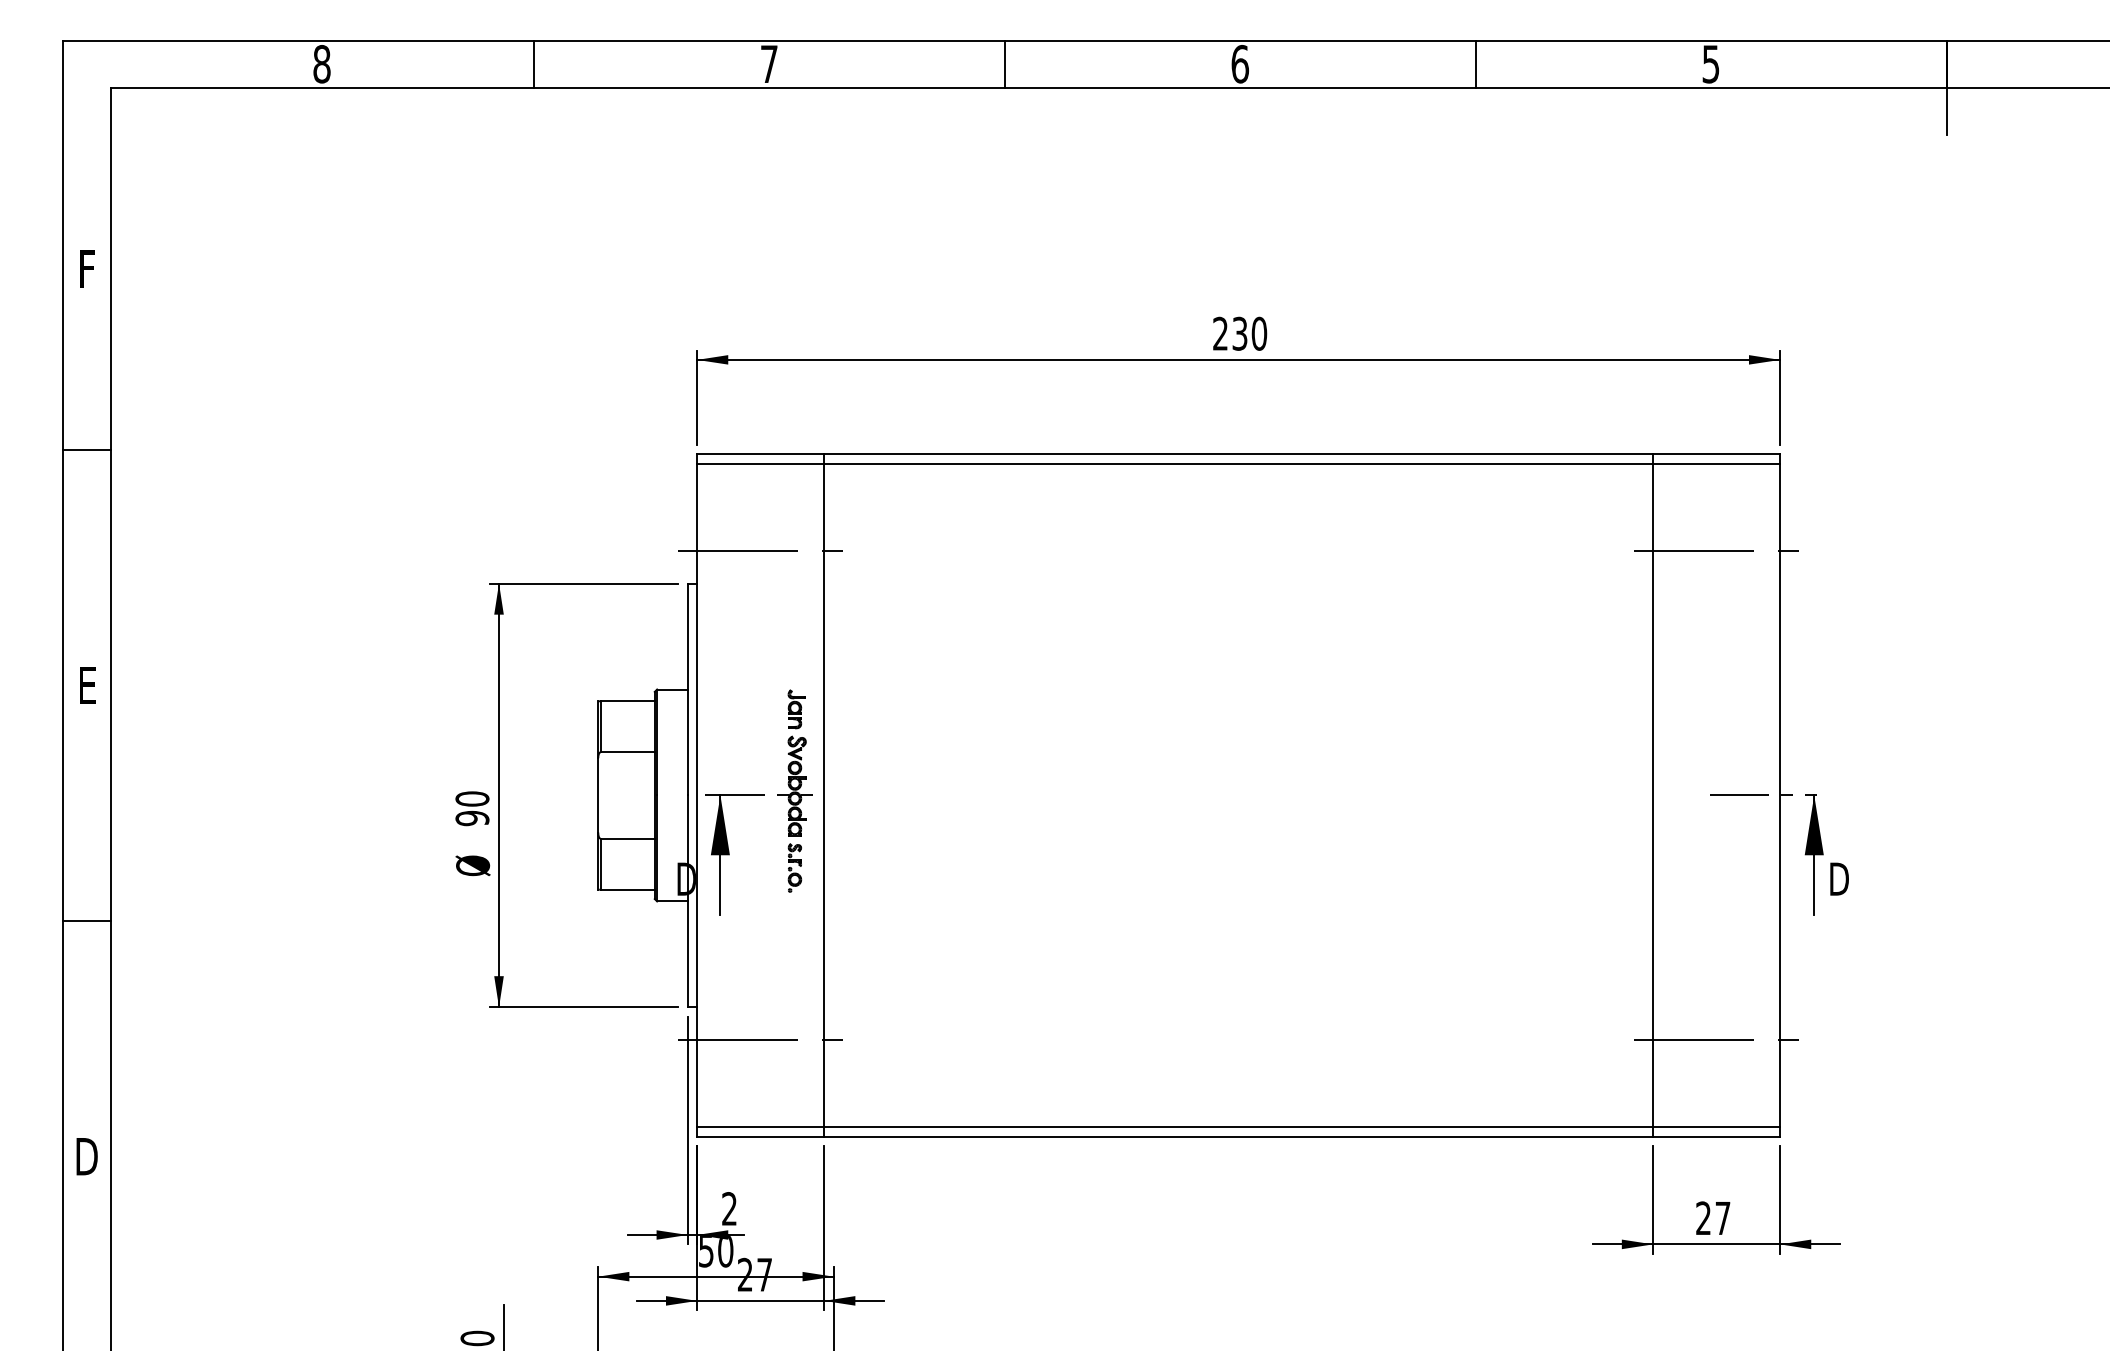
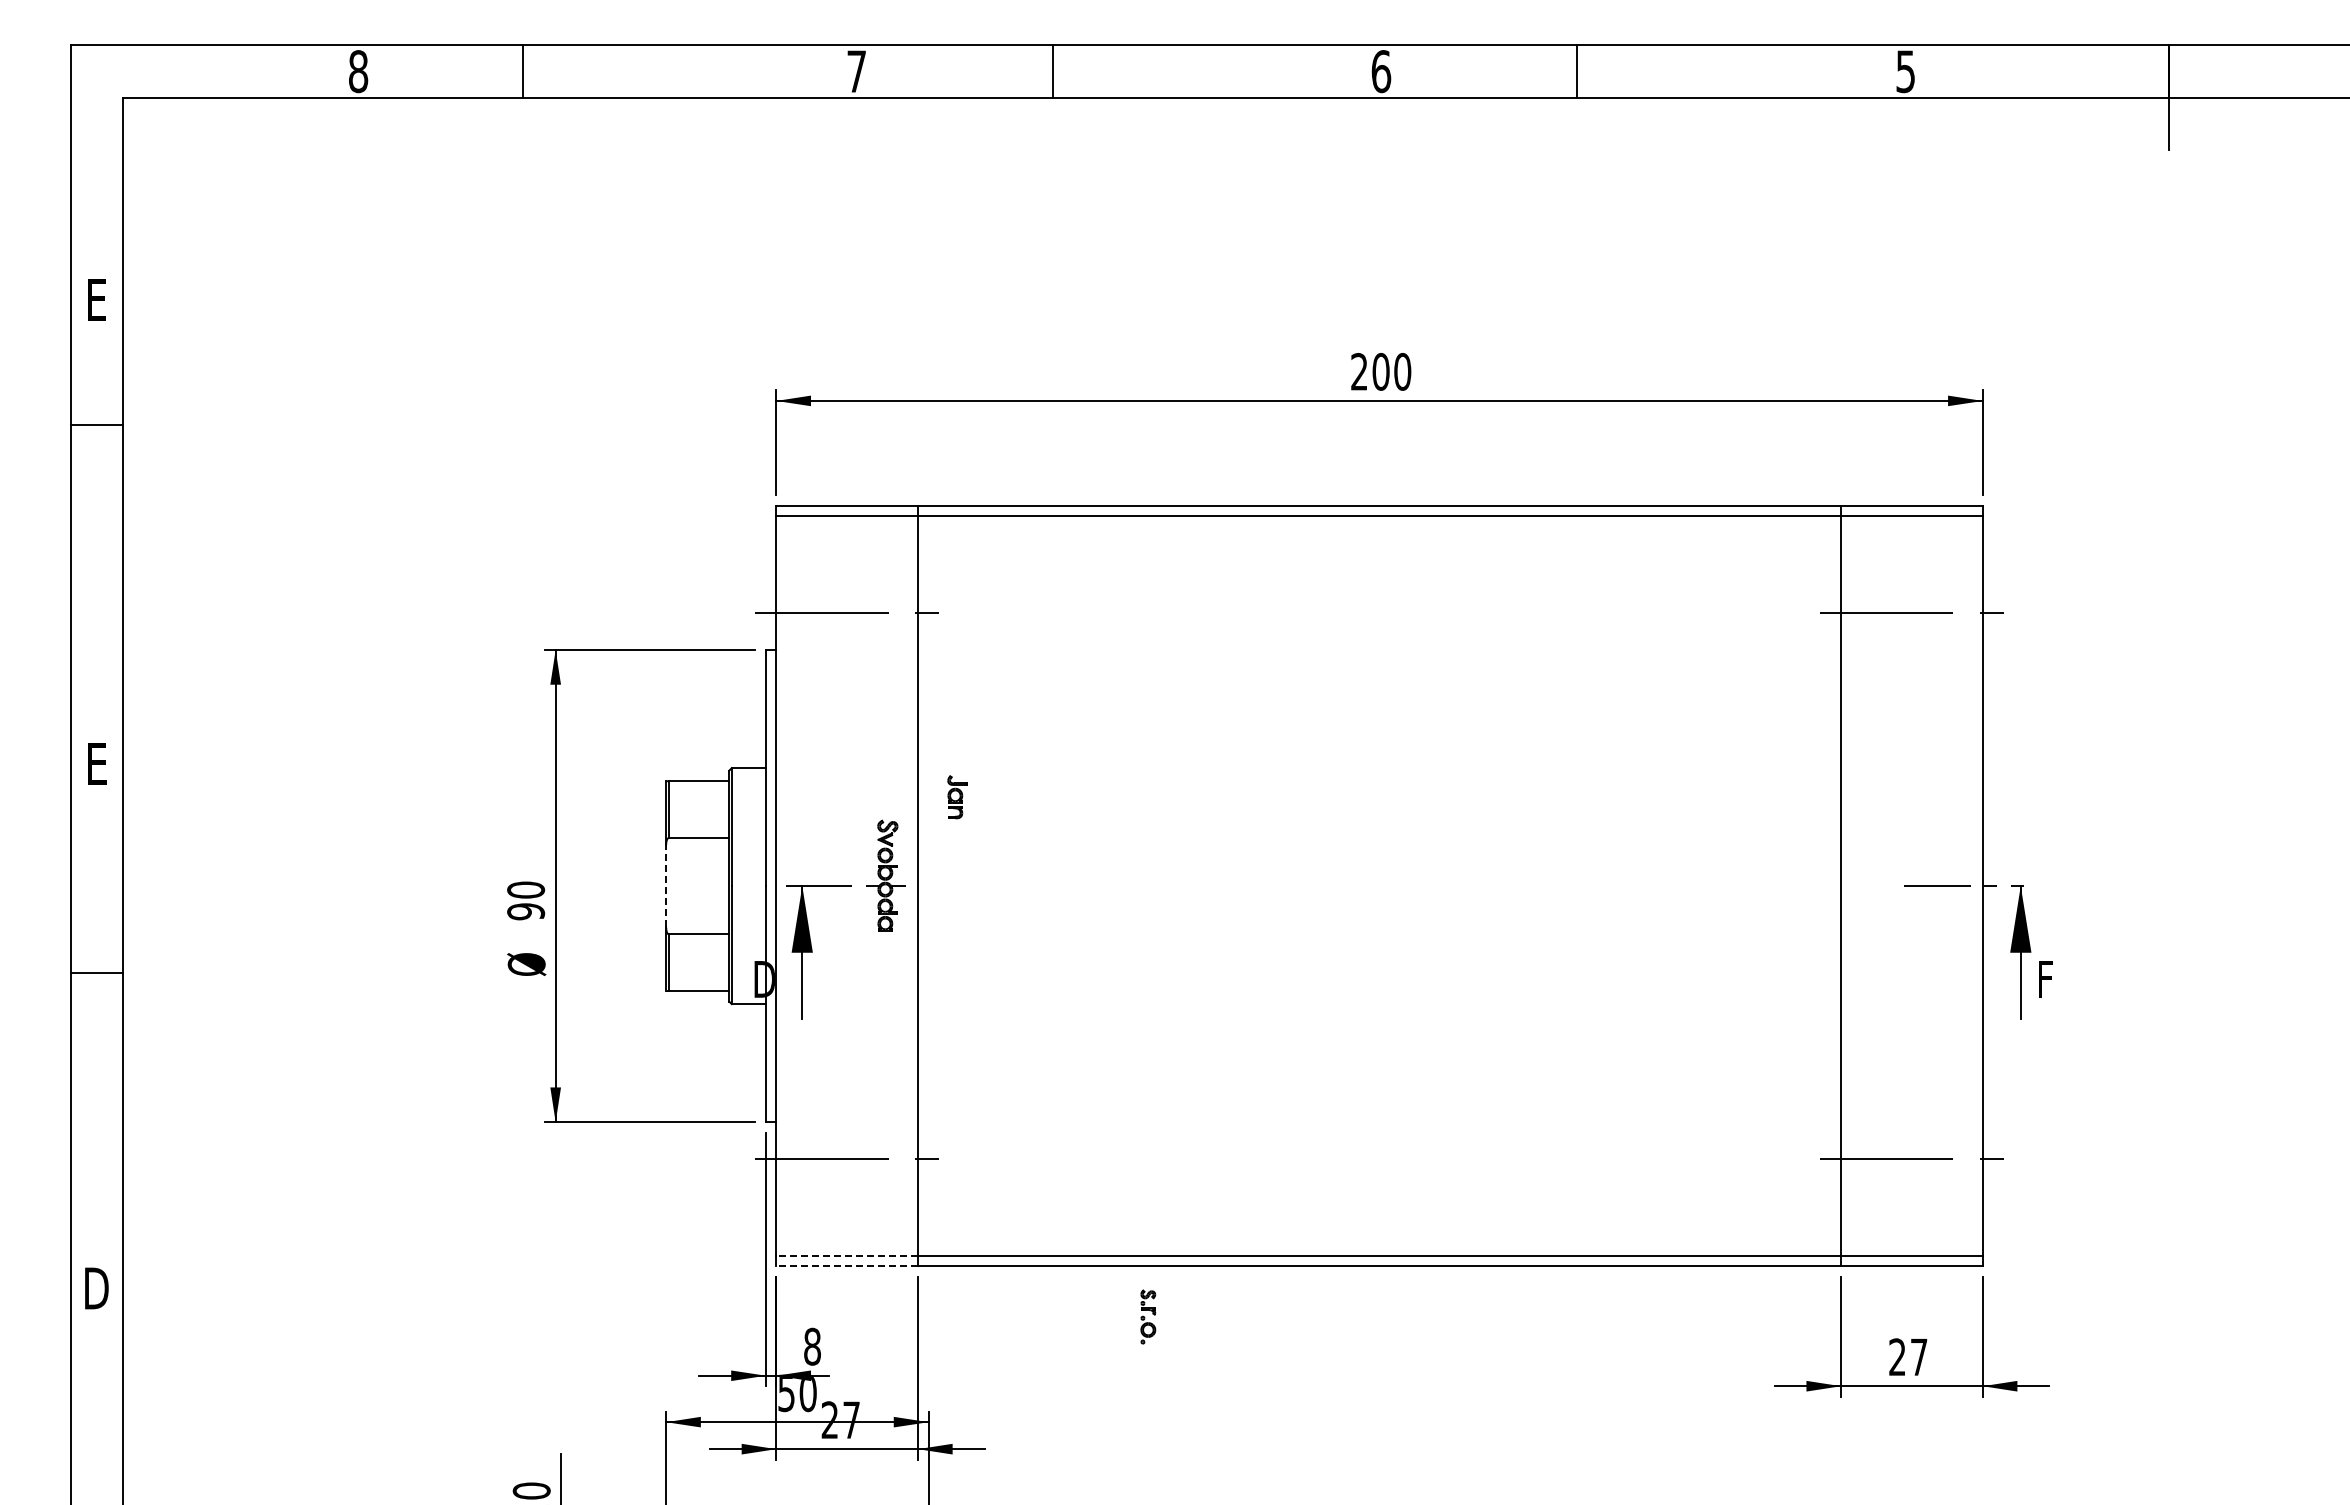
line: (534, 64) -> (523, 71), moved
line: (1005, 64) -> (1052, 71), moved
line: (1476, 64) -> (1577, 71), moved
text: (86, 268) -> (96, 299), F -> E
text: (1239, 333) -> (1380, 371), 230 -> 200
line: (86, 450) -> (96, 424), moved
part: (796, 709) -> (957, 797), moved
line: (598, 794) -> (666, 885), solid -> dashed
part: (795, 867) -> (1148, 1316), moved
text: (1839, 879) -> (2048, 979), D -> F
line: (86, 921) -> (96, 973), moved
line: (761, 1127) -> (847, 1255), solid -> dashed
line: (761, 1136) -> (847, 1266), solid -> dashed
text: (729, 1208) -> (812, 1346), 2 -> 8

